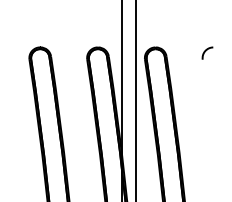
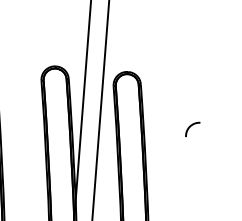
curve: (206, 51) -> (191, 127), moved

